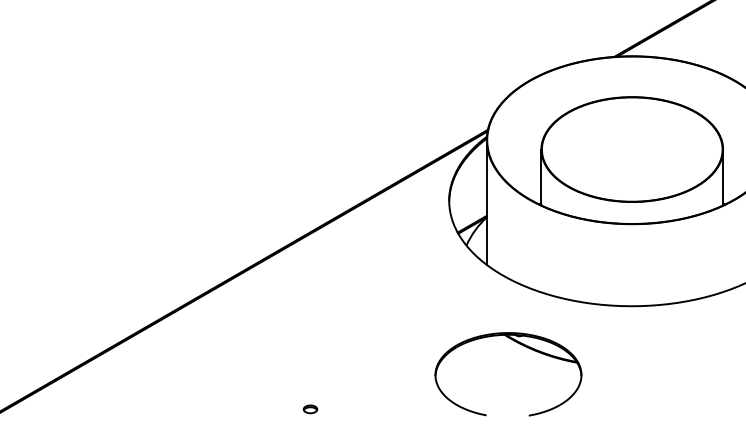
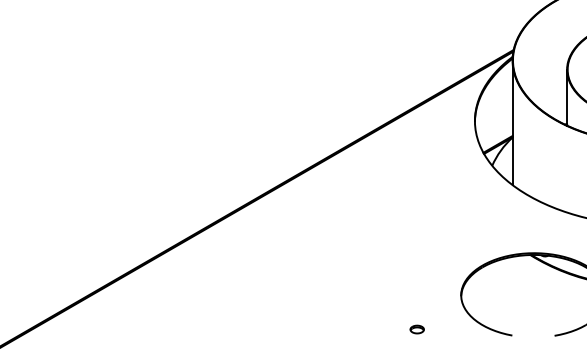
part: (310, 409) -> (417, 329), moved

